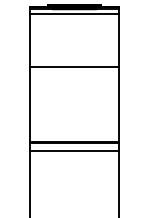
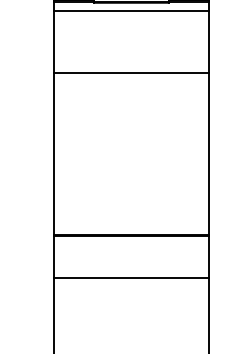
line: (74, 66) -> (131, 73), moved
line: (74, 151) -> (131, 278), moved

